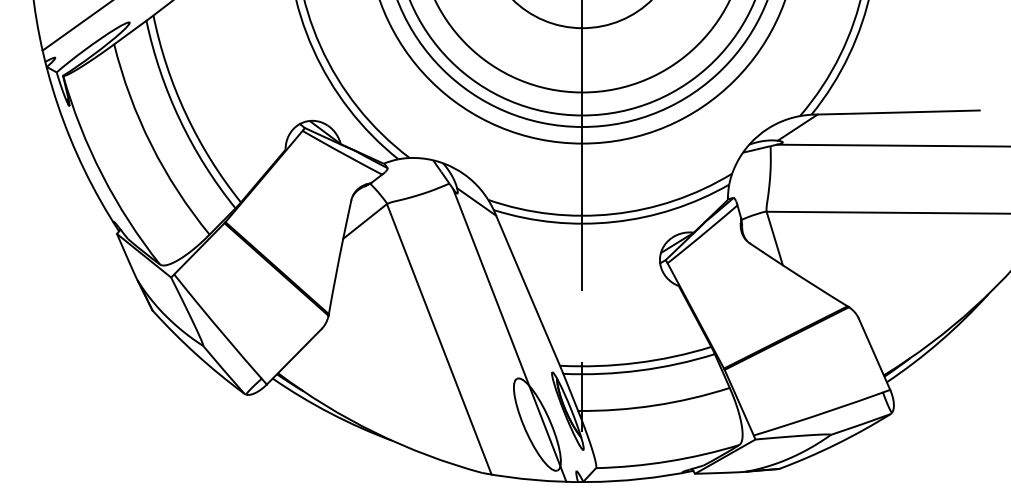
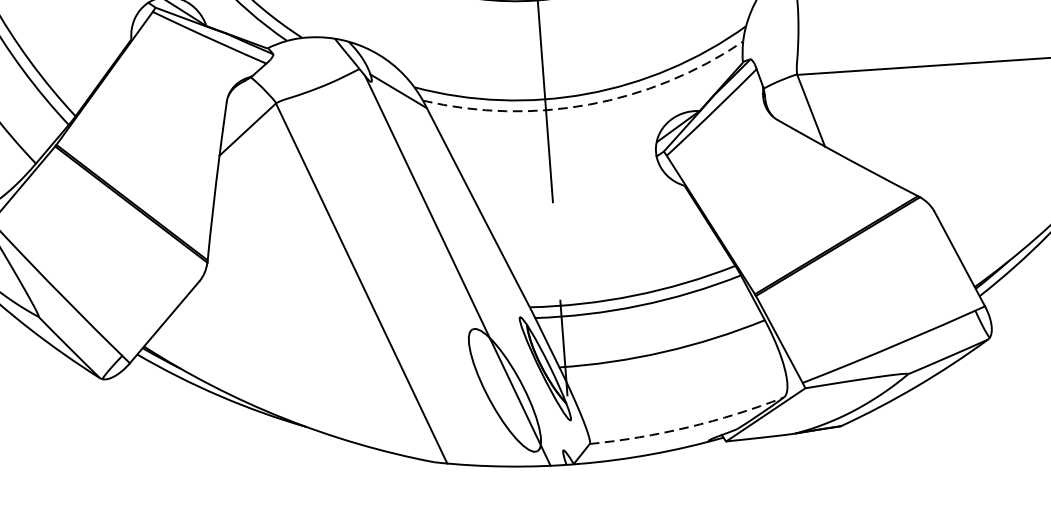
arc: (614, 222) -> (589, 105), solid -> dashed
arc: (668, 461) -> (688, 427), solid -> dashed

